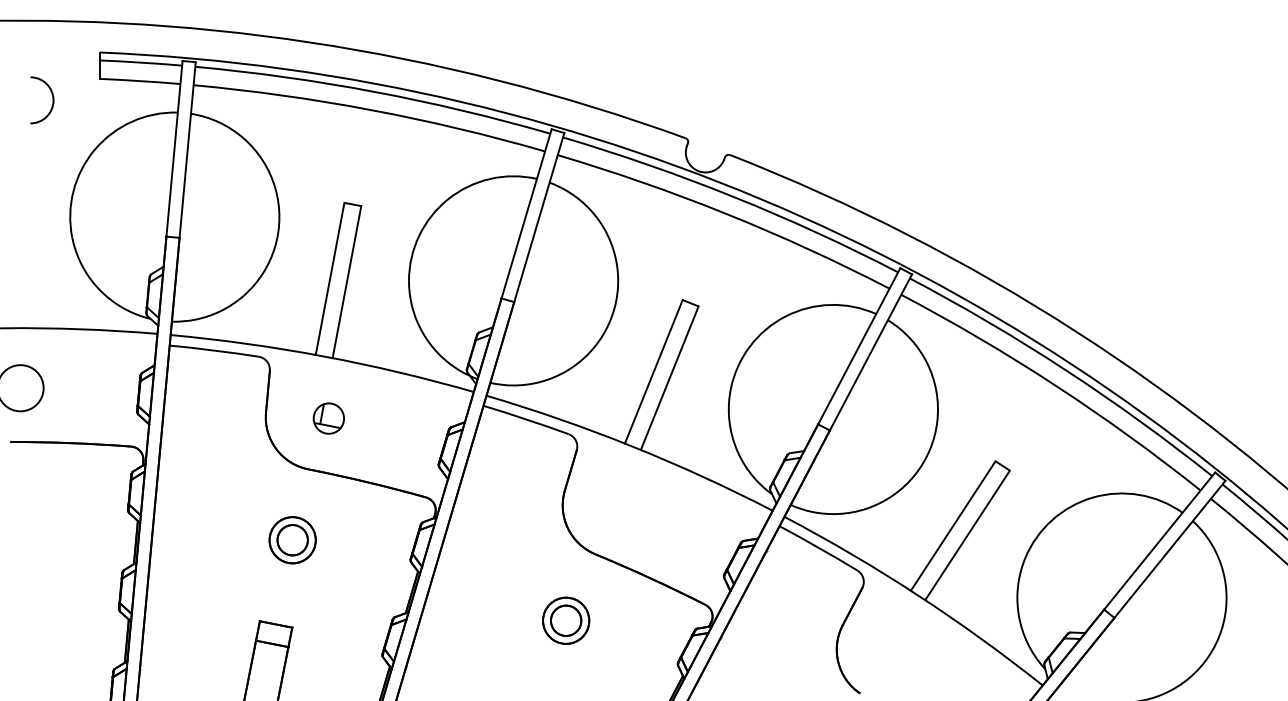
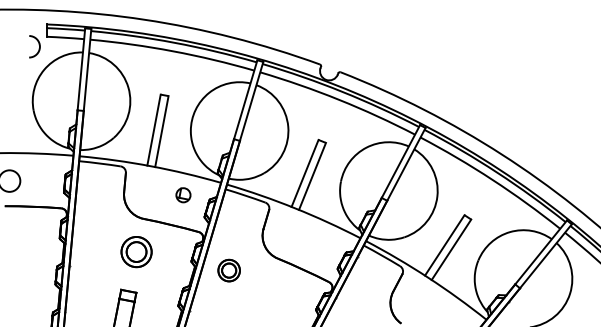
arc: (50, 95) -> (38, 44), moved
part: (328, 419) -> (183, 195), moved
part: (292, 539) -> (136, 251), size x1.4
part: (564, 620) -> (228, 270), moved

